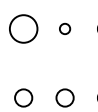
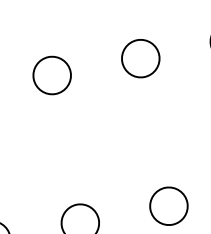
circle: (23, 28) -> (51, 74), size x0.62
circle: (64, 28) -> (139, 57), size x1.67

